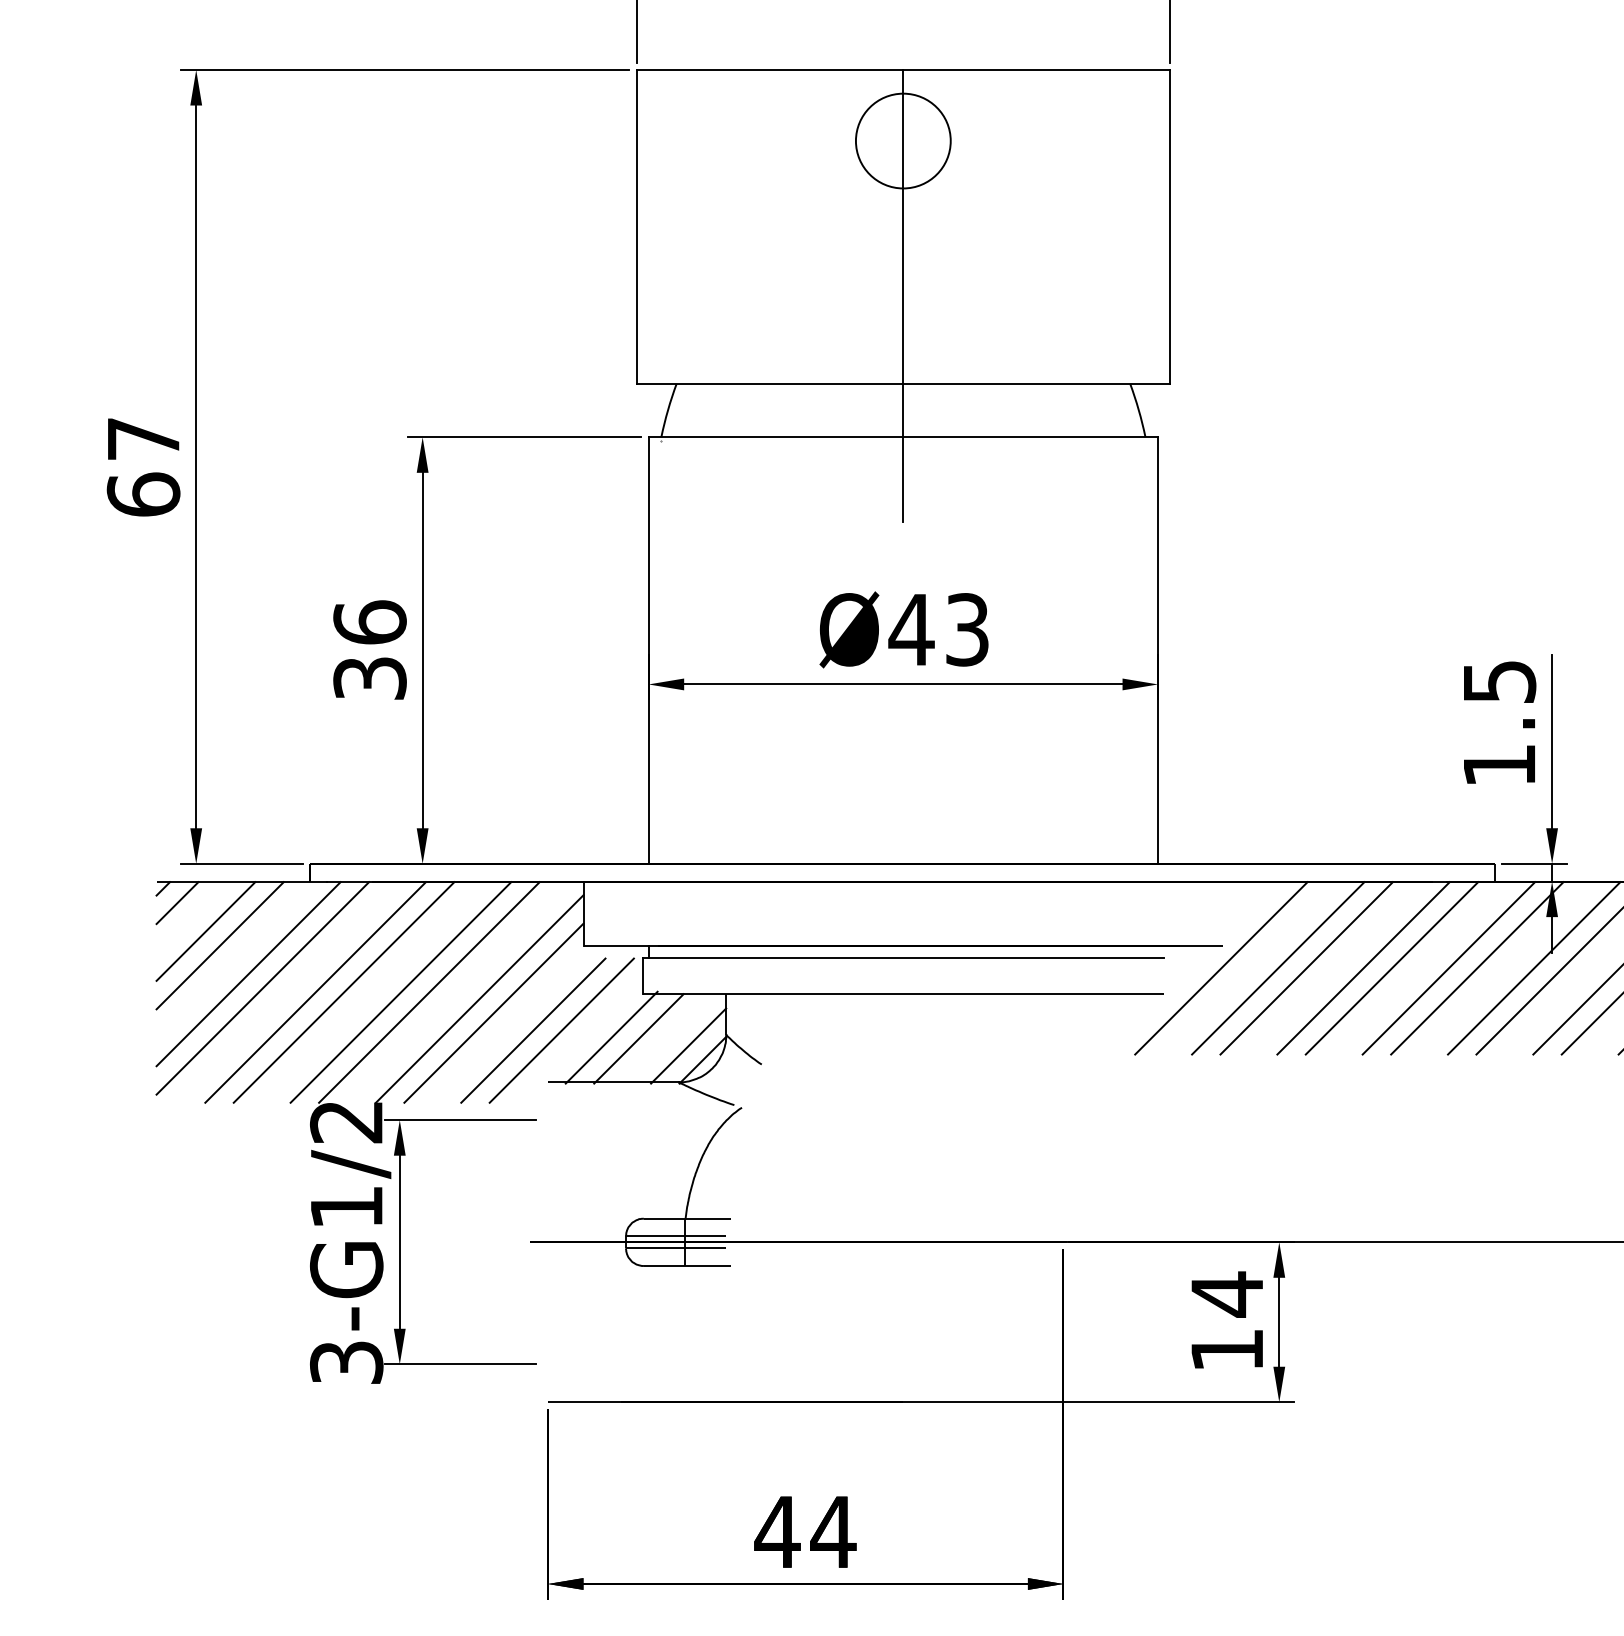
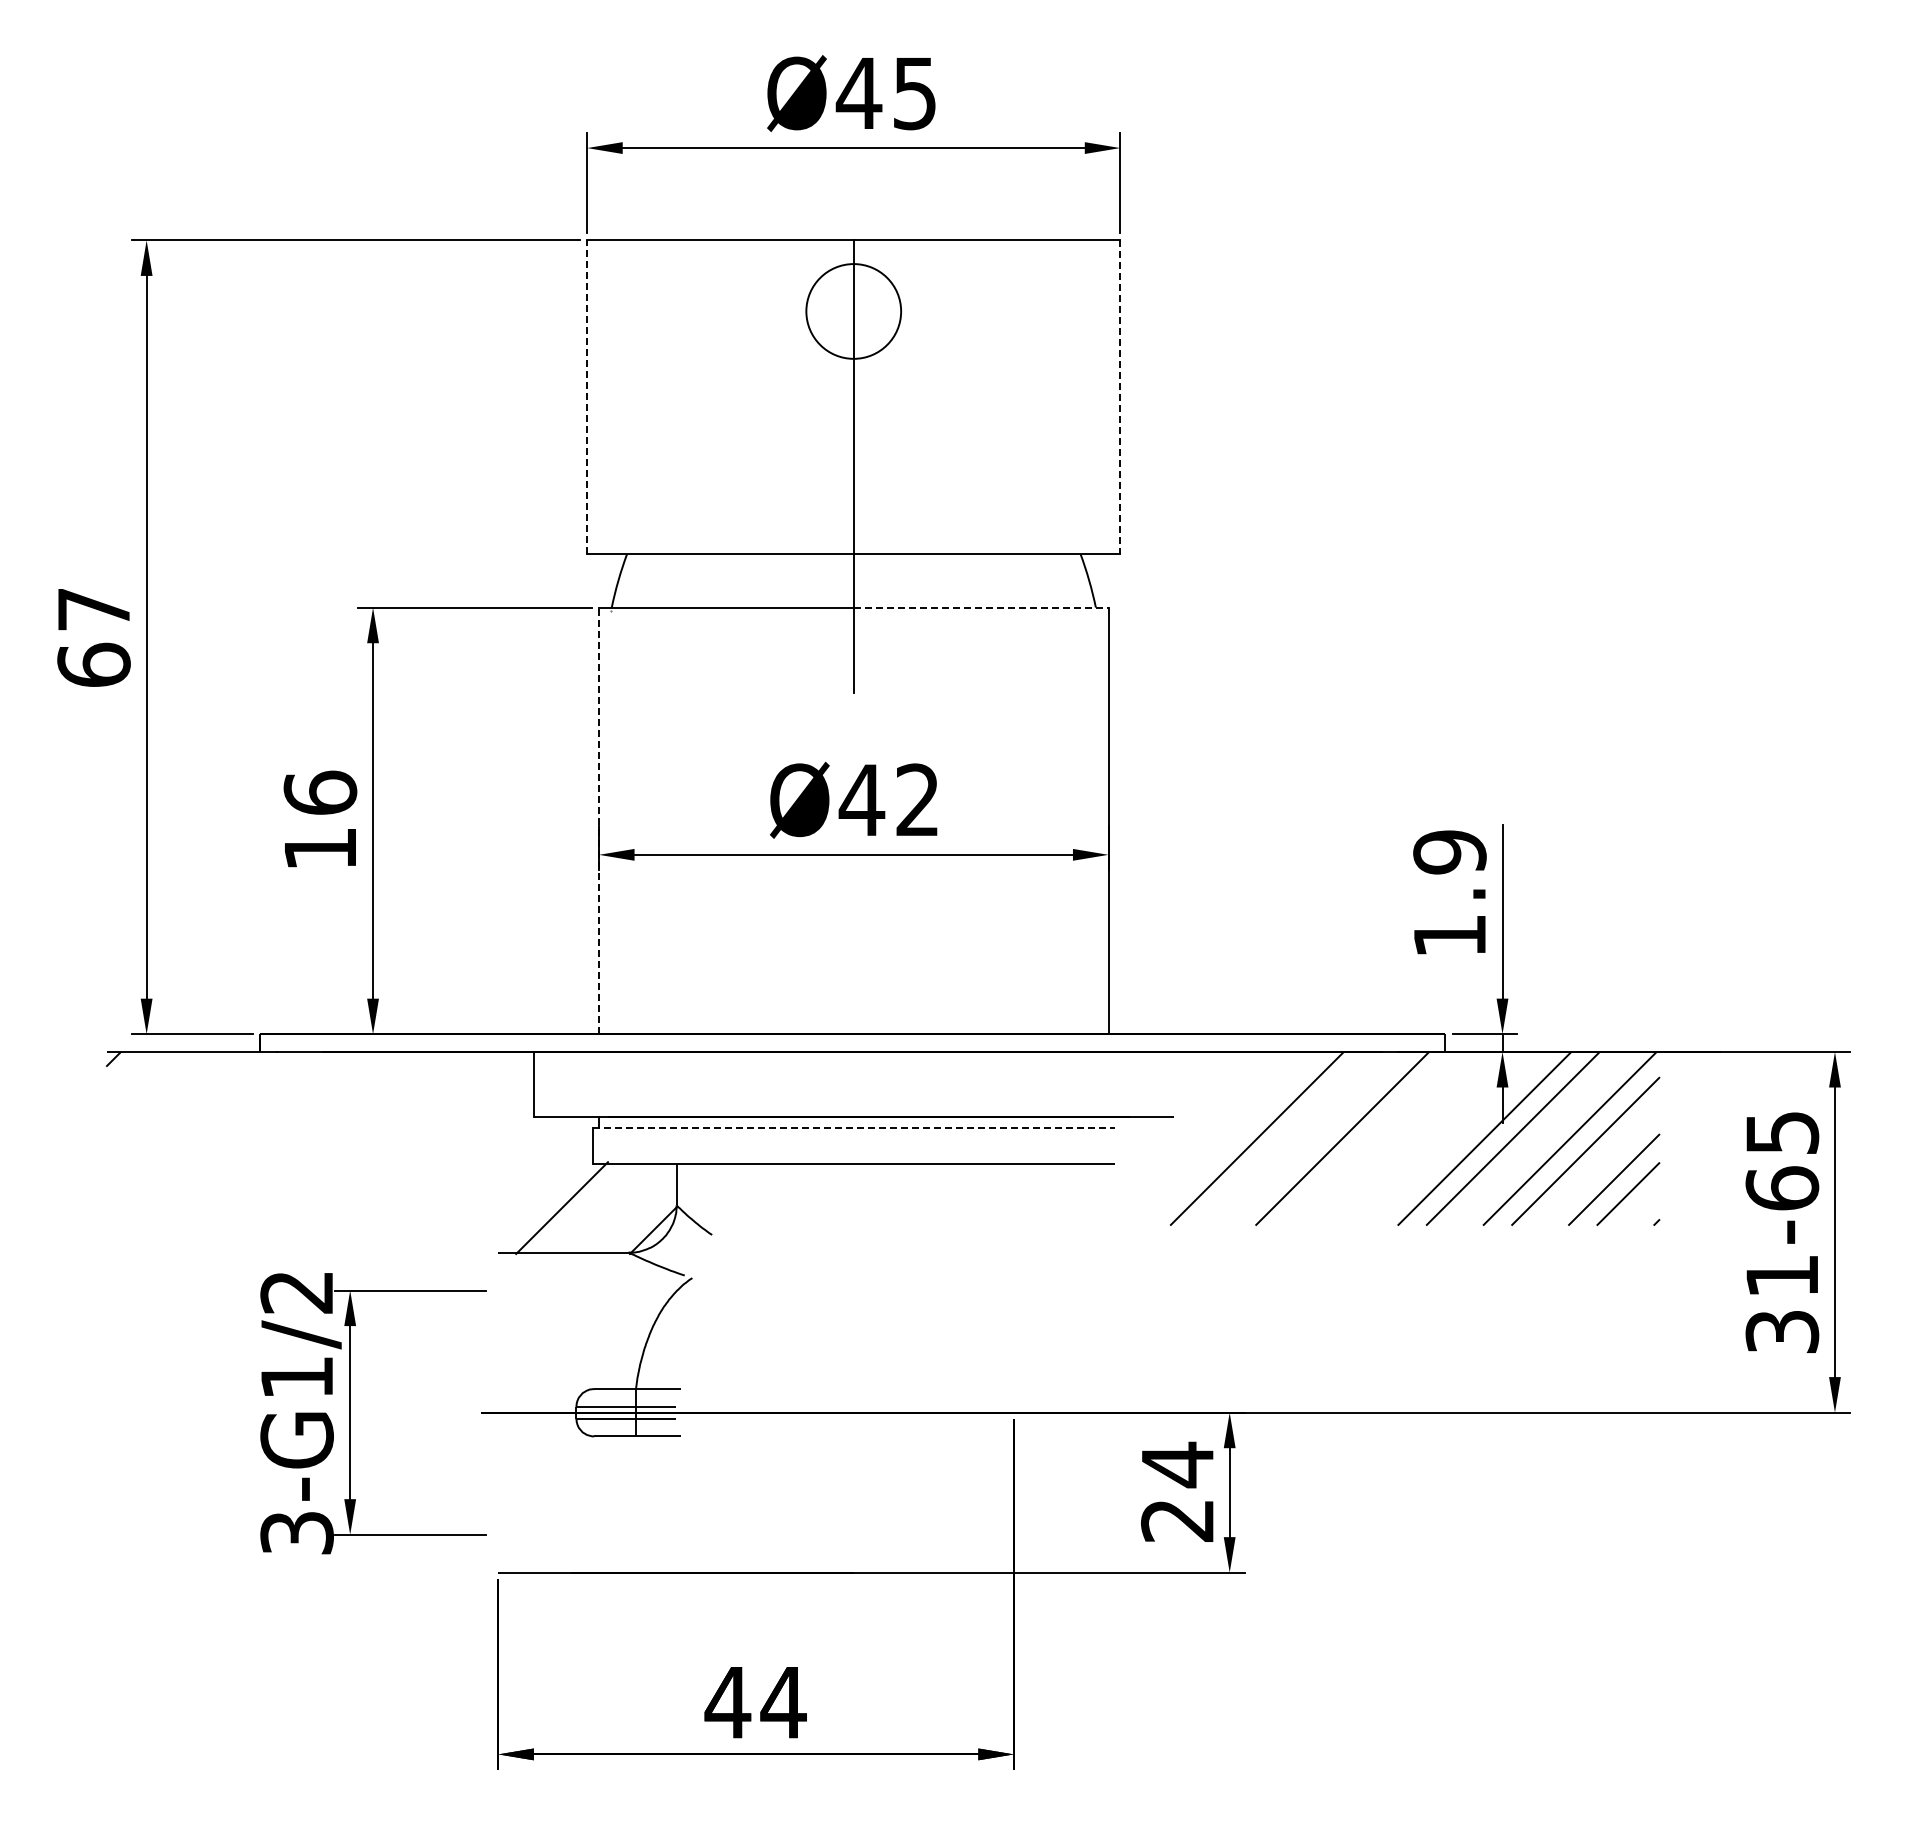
line: (637, 227) -> (587, 397), solid -> dashed
line: (1170, 227) -> (1120, 397), solid -> dashed
line: (1031, 437) -> (981, 607), solid -> dashed
text: (967, 630) -> (917, 800), Ø43 -> Ø42
line: (649, 650) -> (599, 820), solid -> dashed
text: (370, 679) -> (320, 849), 36 -> 16
text: (1499, 682) -> (1449, 852), 1.5 -> 1.9
line: (177, 903) -> (127, 1073), removed
line: (205, 931) -> (155, 1101), removed
line: (220, 945) -> (170, 1115), removed
line: (903, 958) -> (853, 1128), solid -> dashed
line: (1221, 968) -> (1171, 1138), removed
line: (1278, 968) -> (1228, 1138), removed
line: (1363, 968) -> (1313, 1138), removed
line: (1449, 968) -> (1399, 1138), removed
line: (1477, 968) -> (1427, 1138), removed
line: (248, 974) -> (198, 1144), removed
line: (262, 988) -> (212, 1158), removed
line: (315, 992) -> (265, 1162), removed
line: (344, 992) -> (294, 1162), removed
line: (401, 992) -> (351, 1162), removed
line: (429, 992) -> (379, 1162), removed
line: (479, 999) -> (429, 1169), removed
line: (493, 1013) -> (443, 1183), removed
line: (533, 1030) -> (483, 1200), removed
line: (562, 1030) -> (512, 1200), removed
line: (639, 1039) -> (589, 1209), removed
line: (688, 1046) -> (638, 1216), removed
text: (1227, 1350) -> (1177, 1520), 14 -> 24

